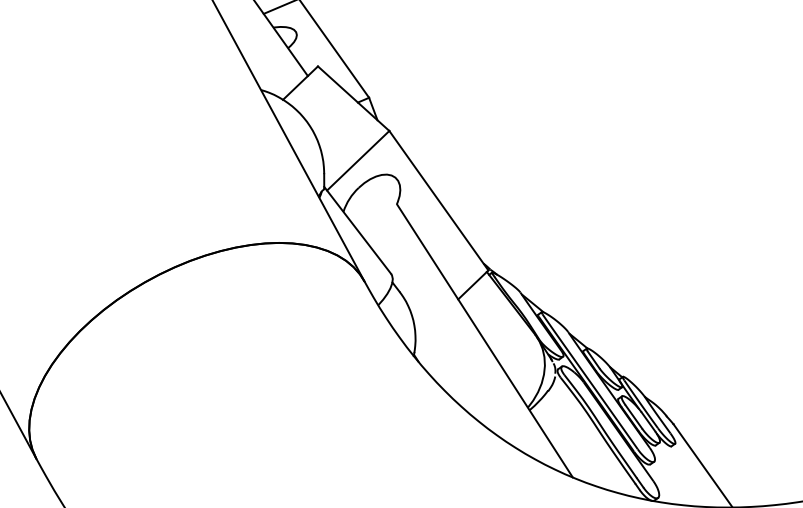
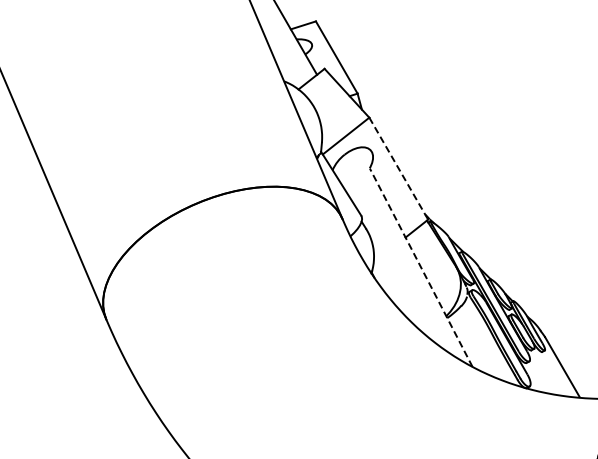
line: (438, 200) -> (398, 168), solid -> dashed
line: (485, 340) -> (421, 267), solid -> dashed

